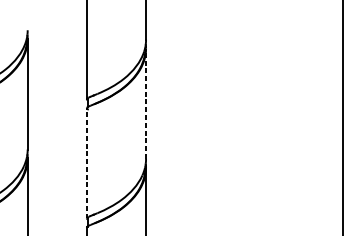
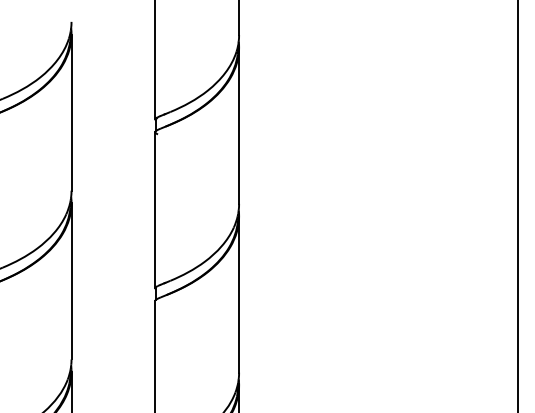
line: (146, 103) -> (239, 125), dashed -> solid
line: (87, 162) -> (155, 209), dashed -> solid

